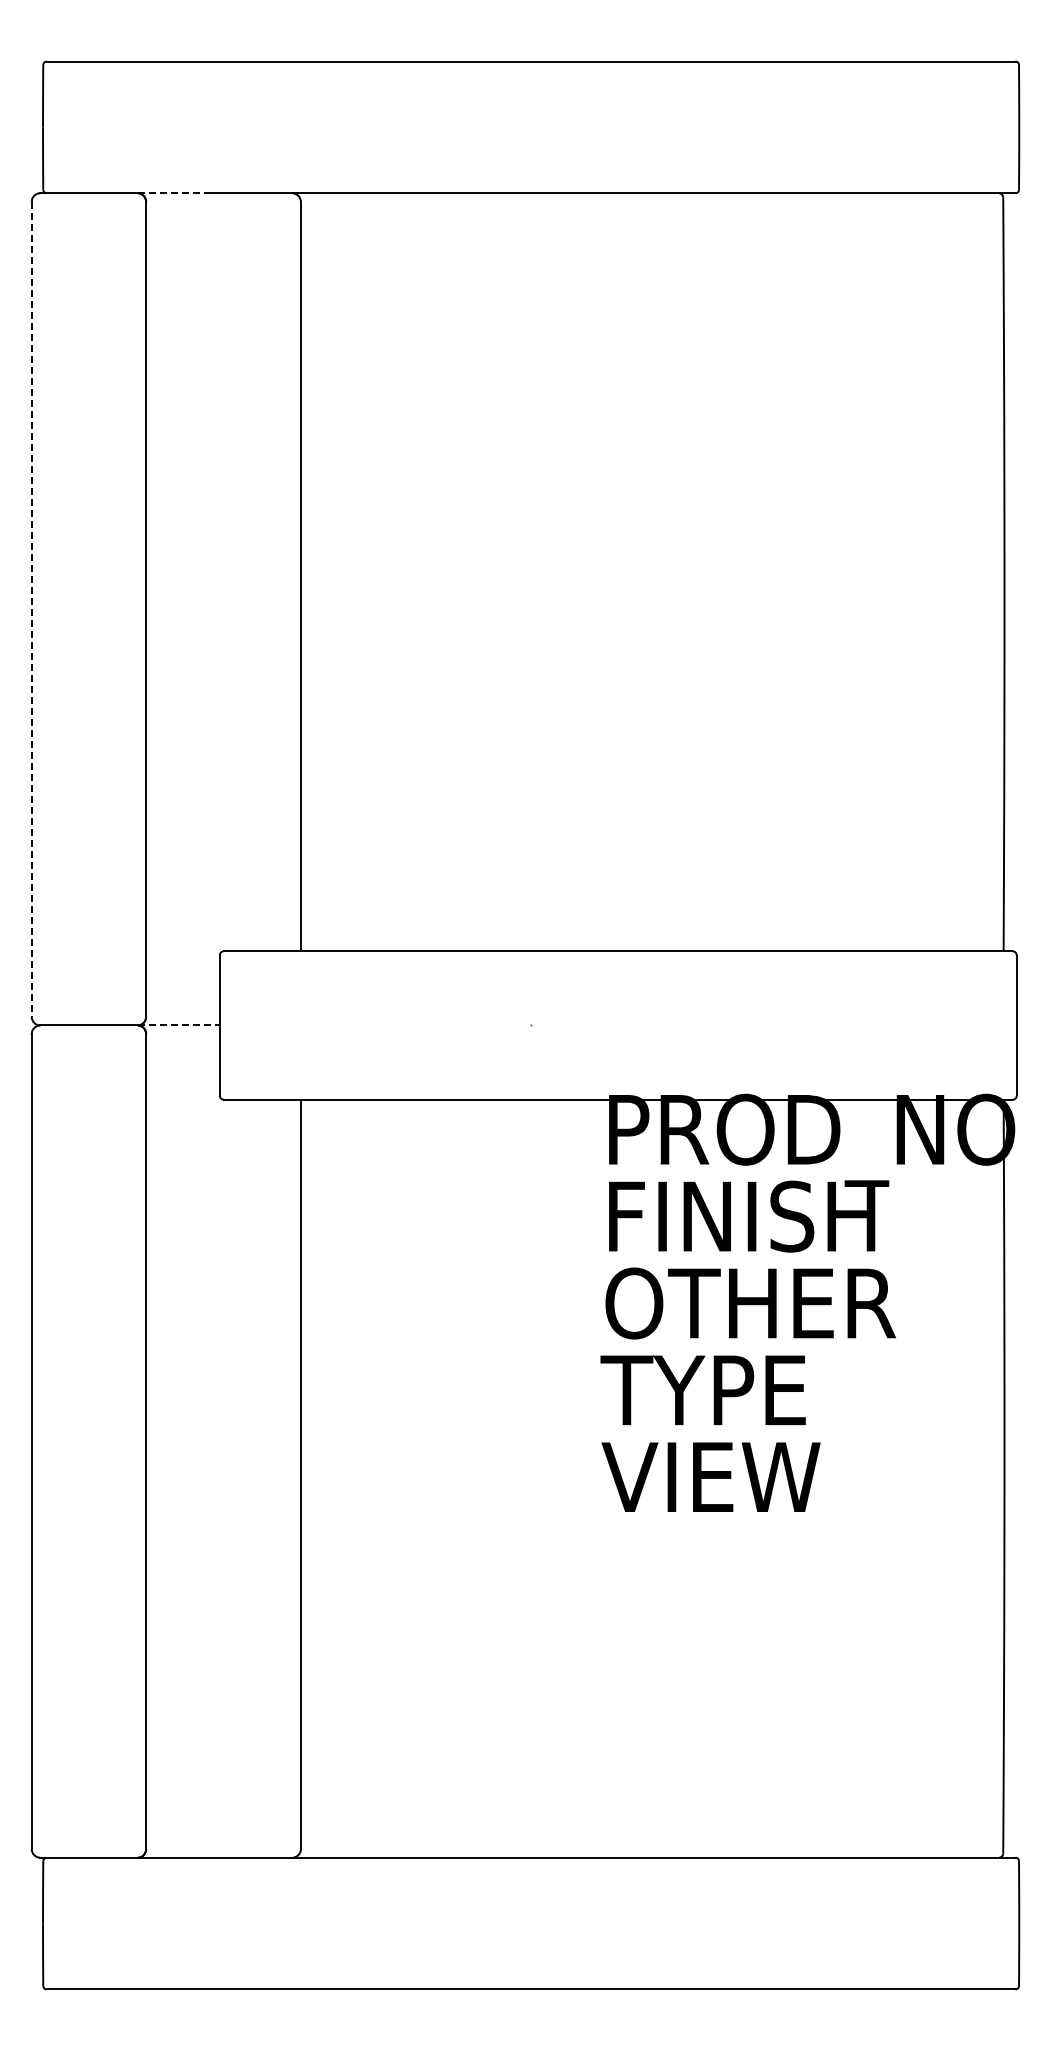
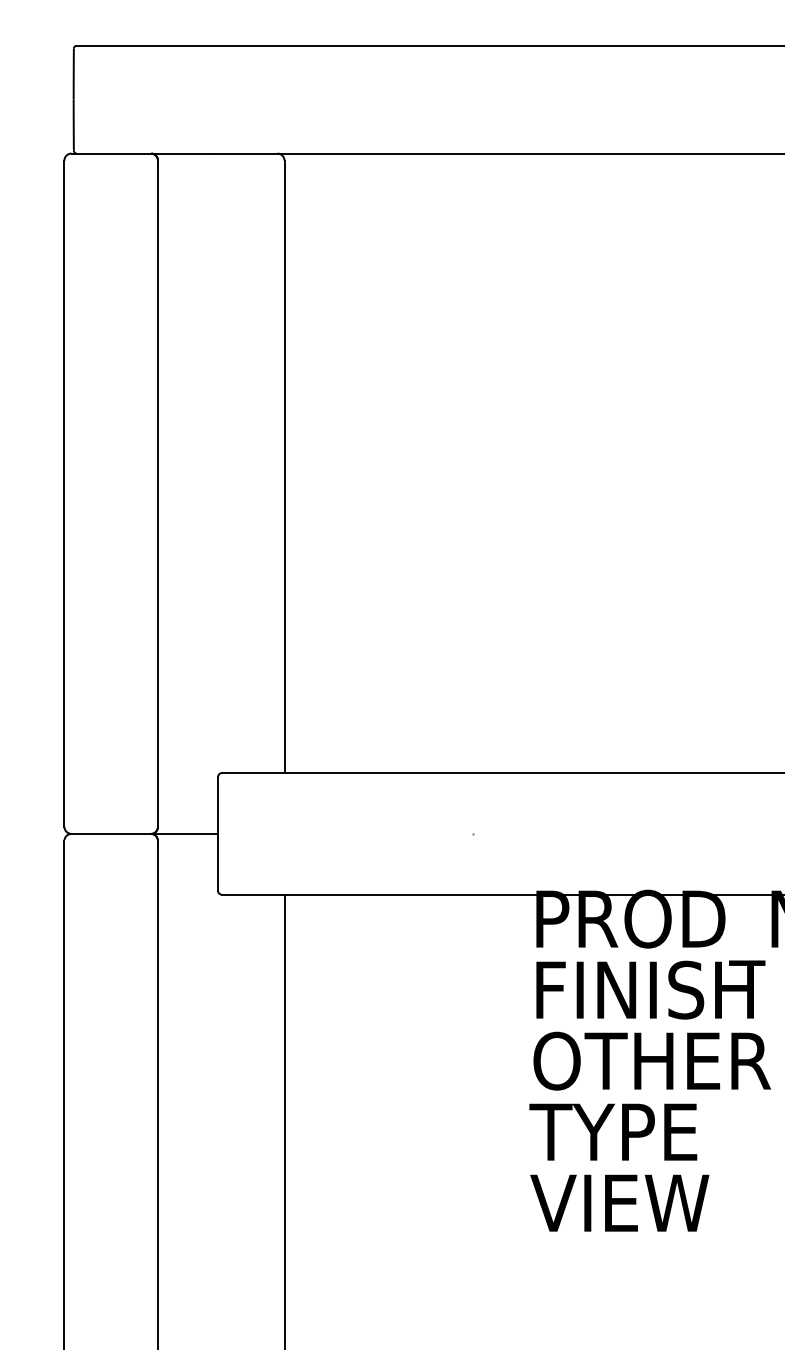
line: (173, 193) -> (180, 153), dashed -> solid
line: (31, 609) -> (64, 493), dashed -> solid
line: (178, 1025) -> (184, 833), dashed -> solid

